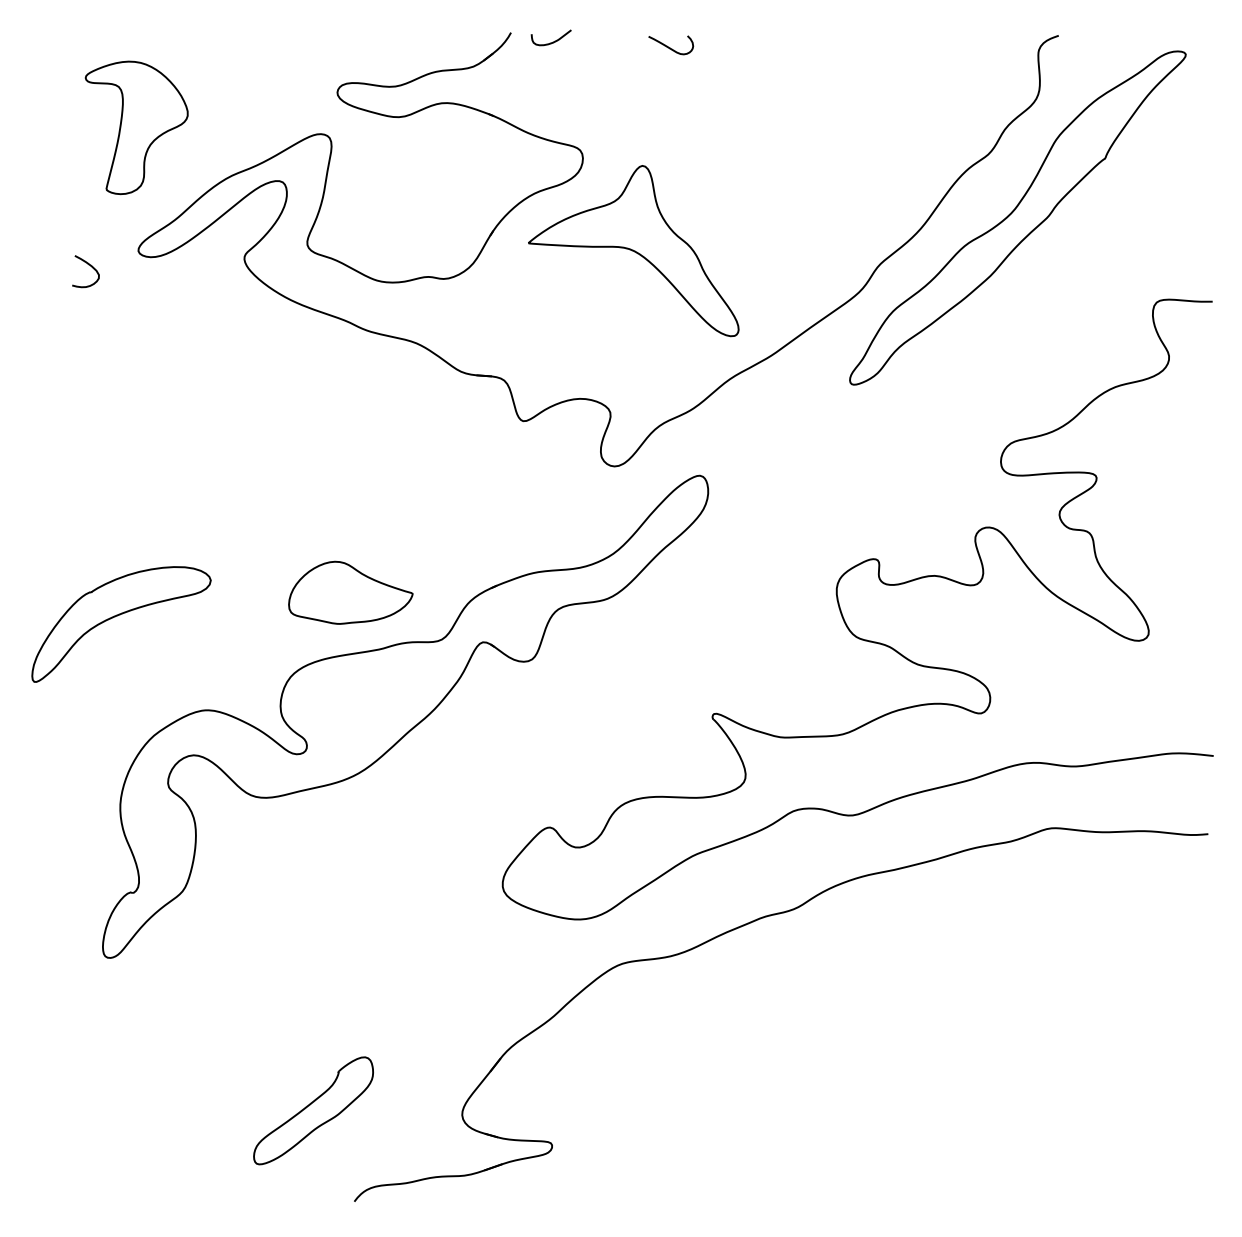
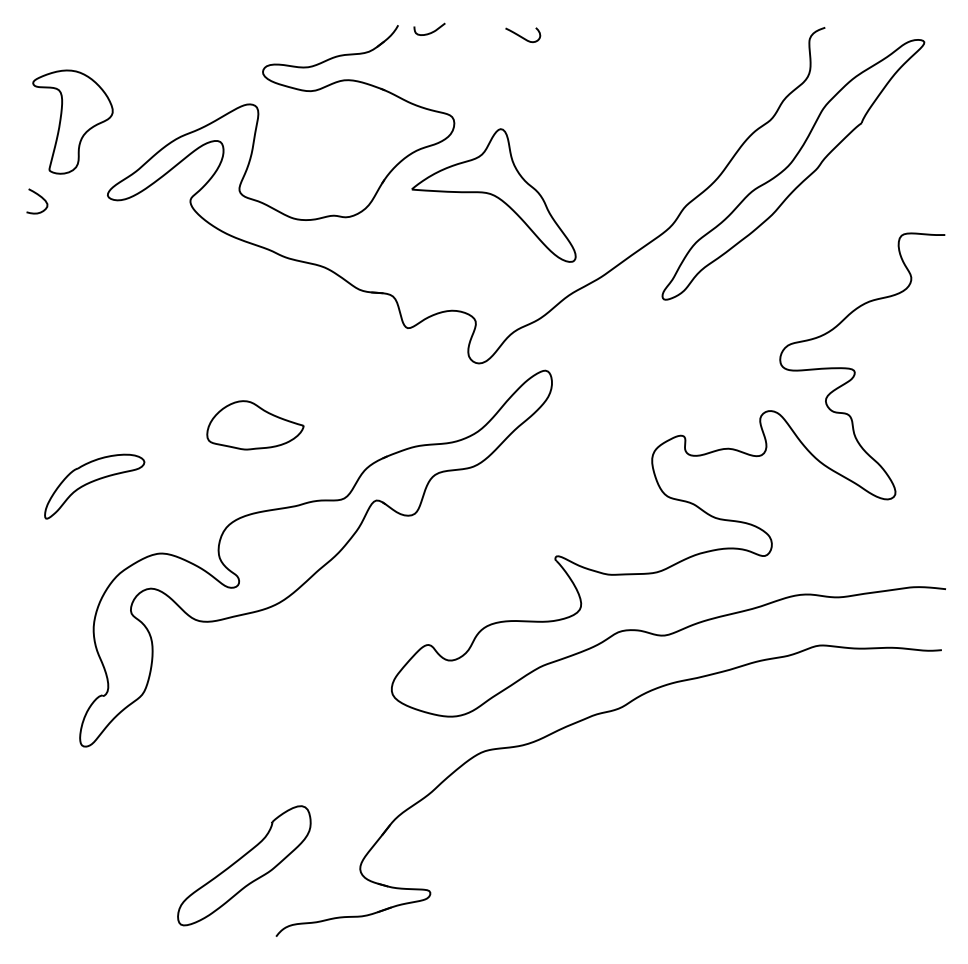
part: (136, 127) -> (72, 121), moved
curve: (88, 265) -> (39, 196), moved
part: (350, 592) -> (255, 425), moved
part: (121, 624) -> (94, 486), size x0.71
part: (313, 1110) -> (244, 865), size x1.43

